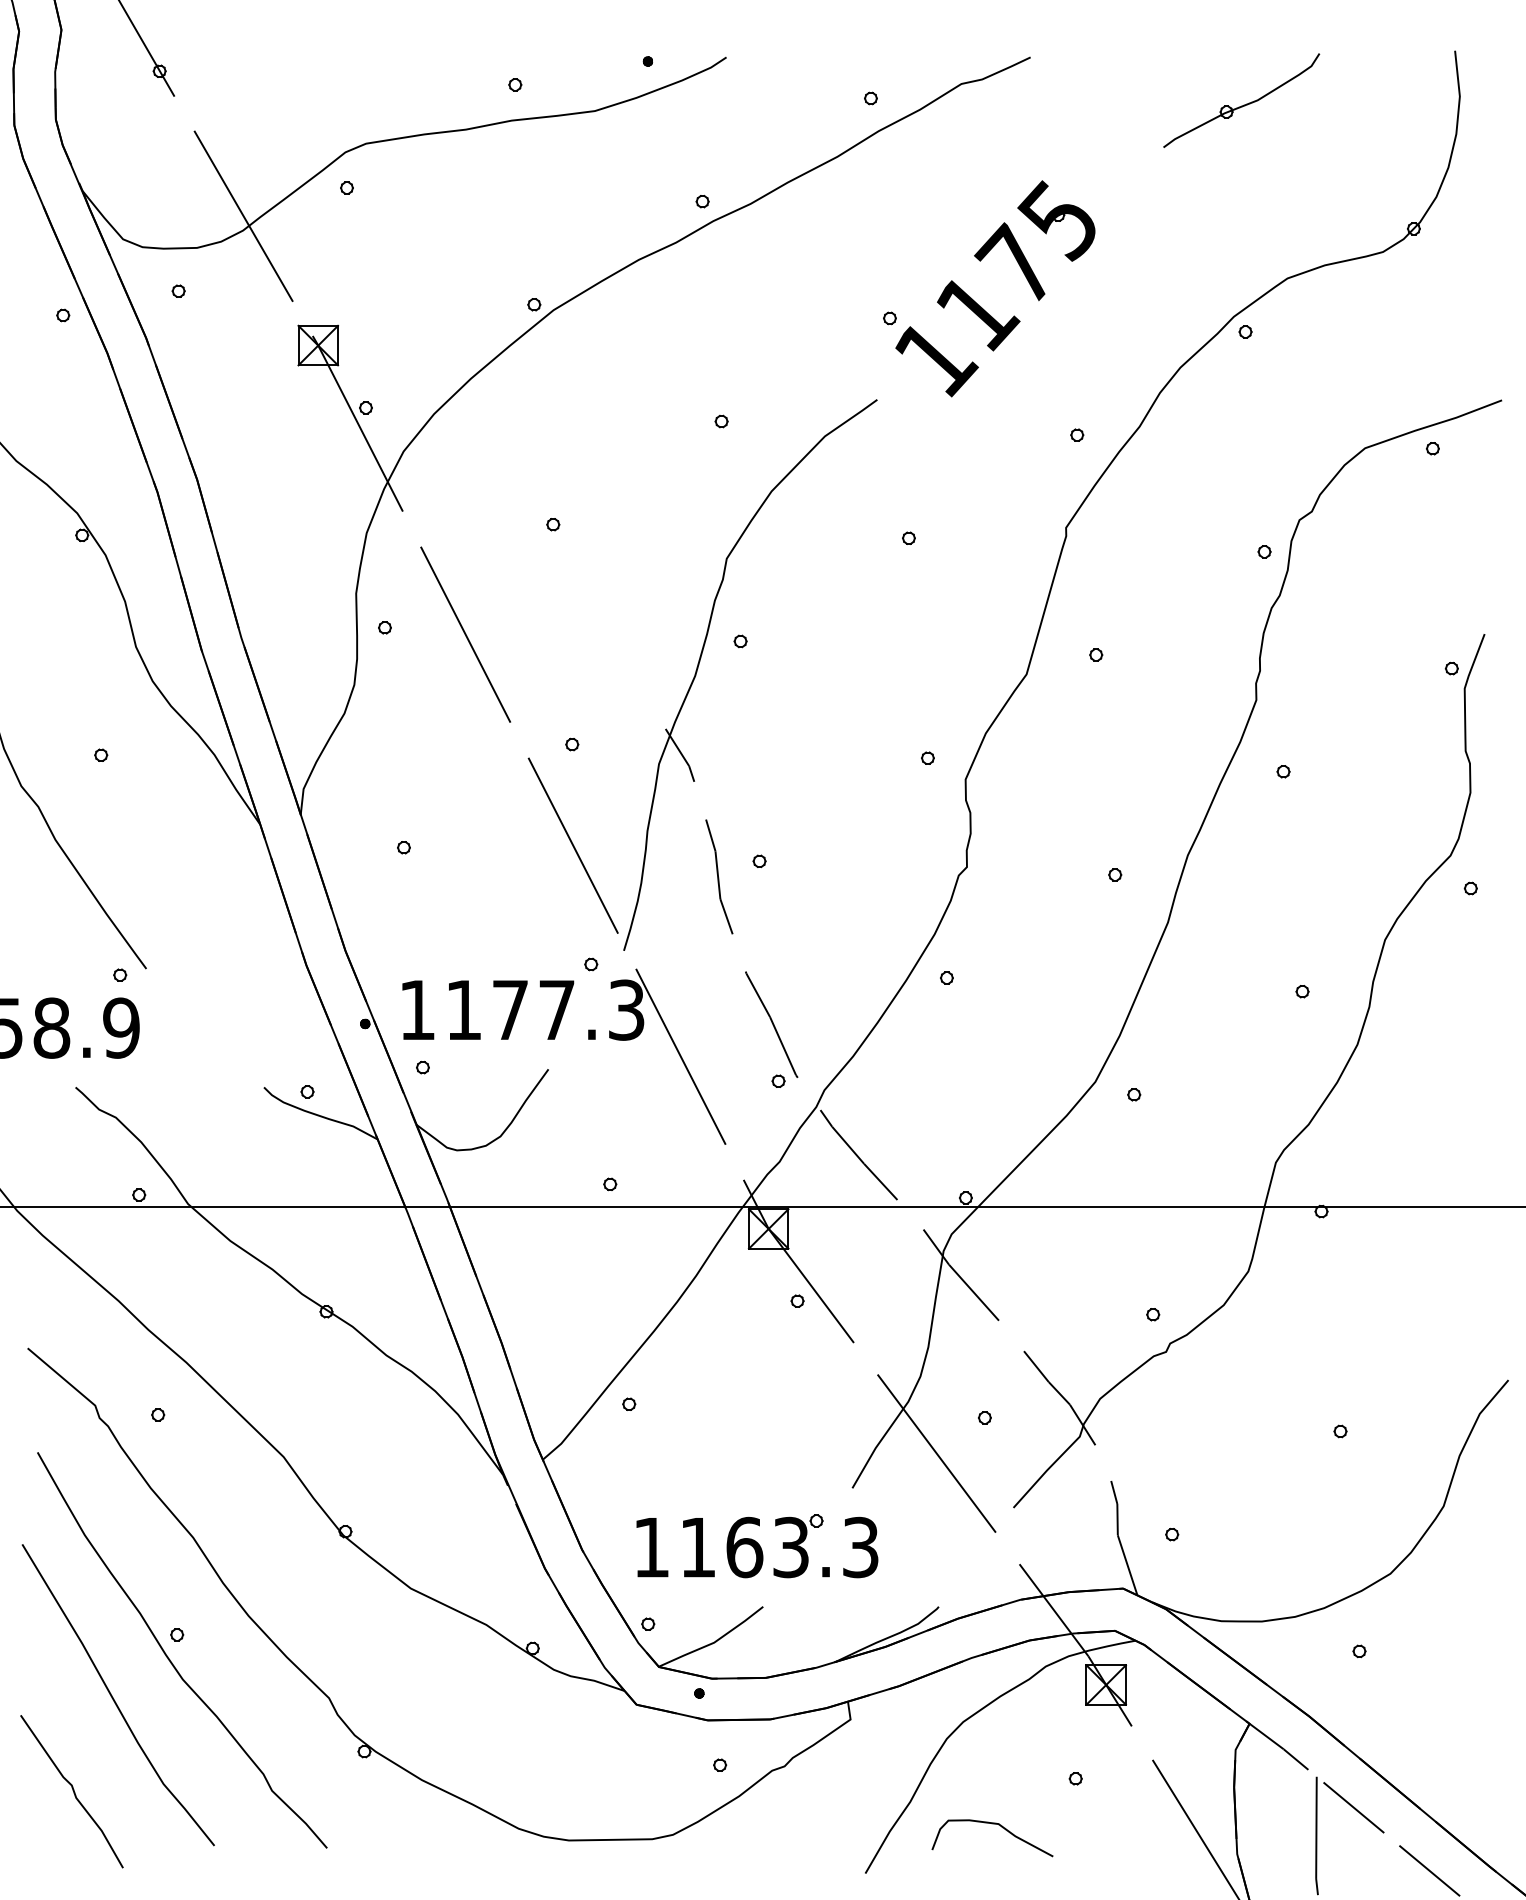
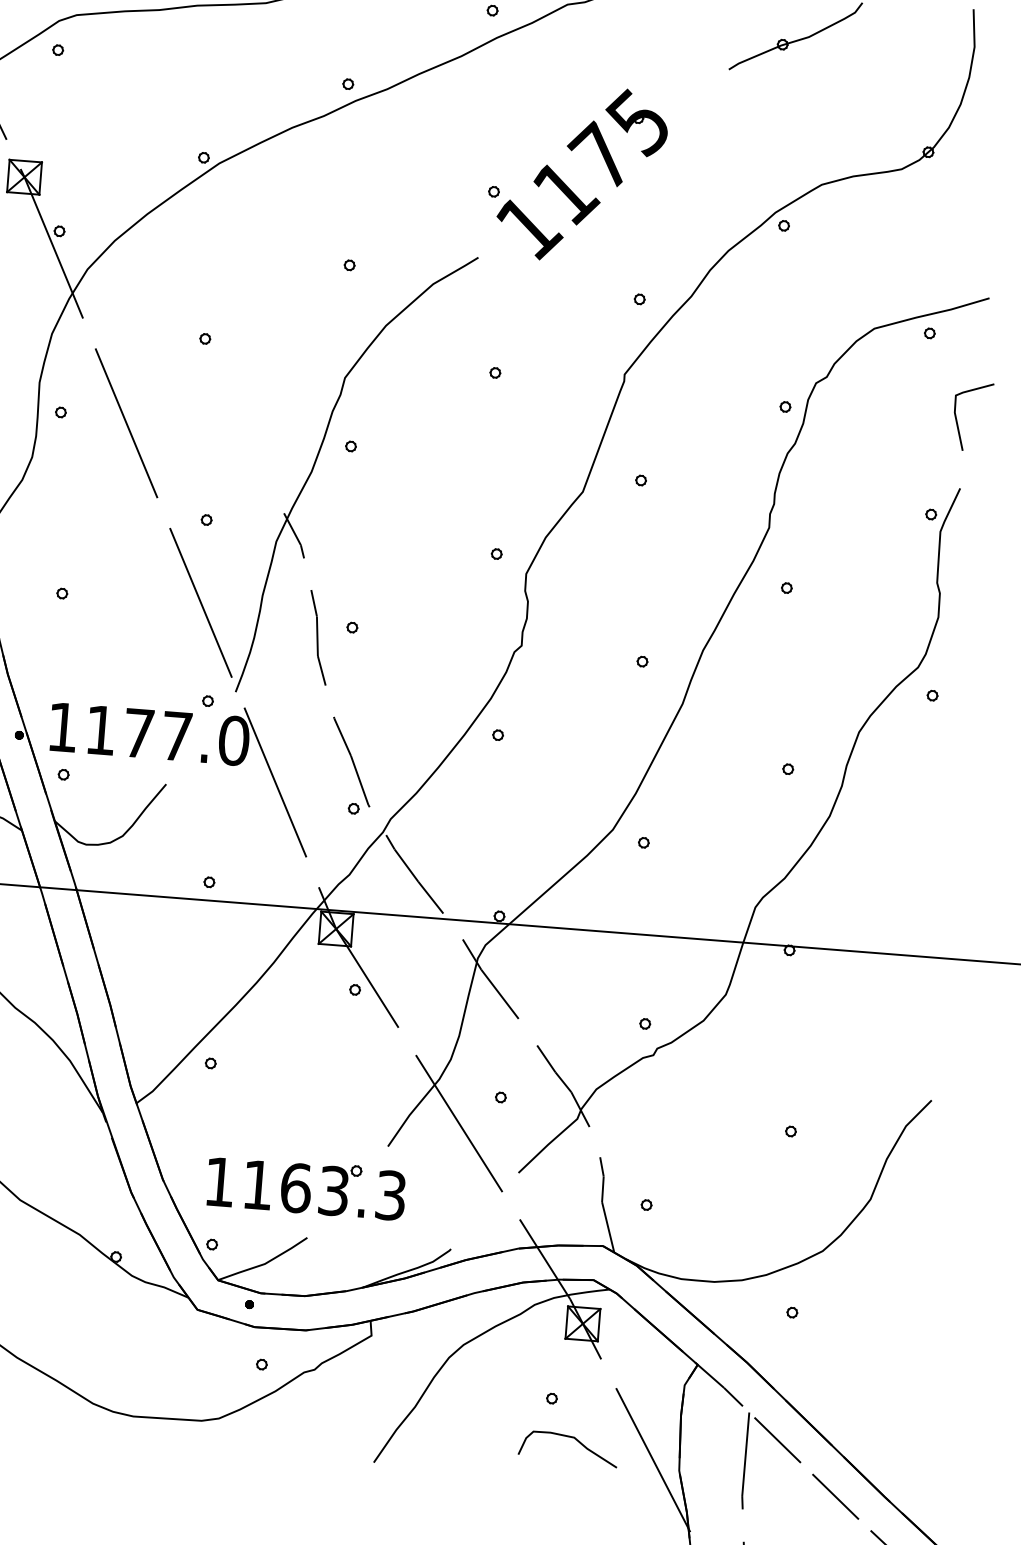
line: (1474, 551) -> (957, 420), added
text: (626, 1009) -> (233, 740), 1177.3 -> 1177.0
curve: (992, 1824) -> (569, 1437), moved

